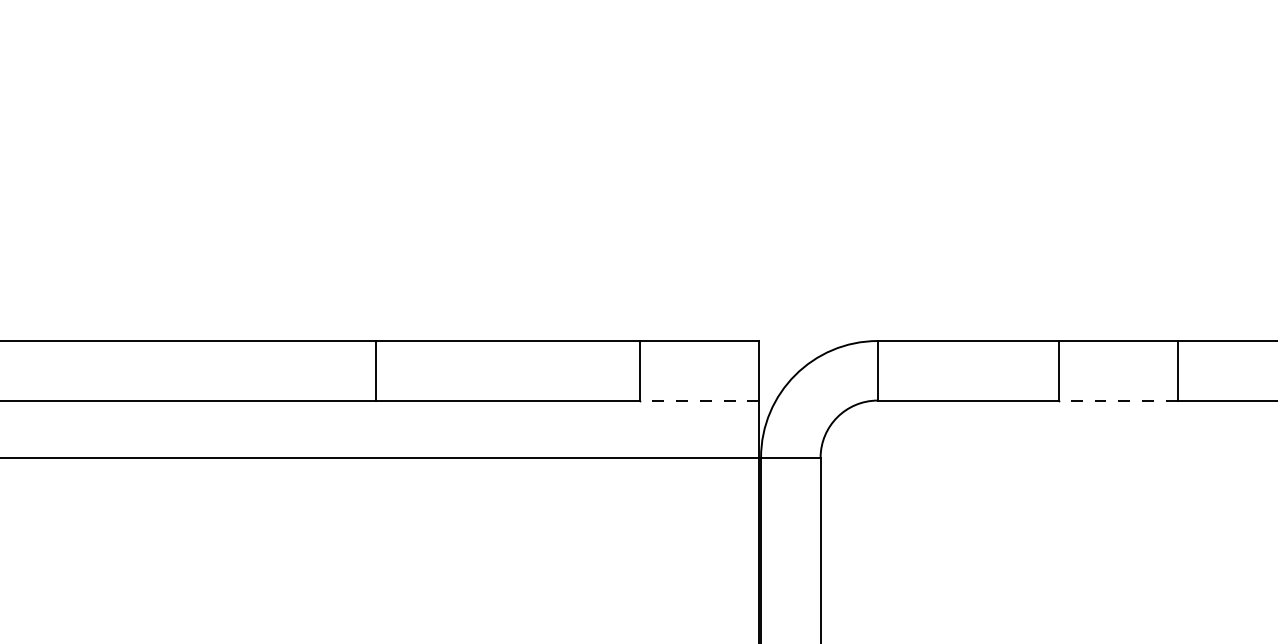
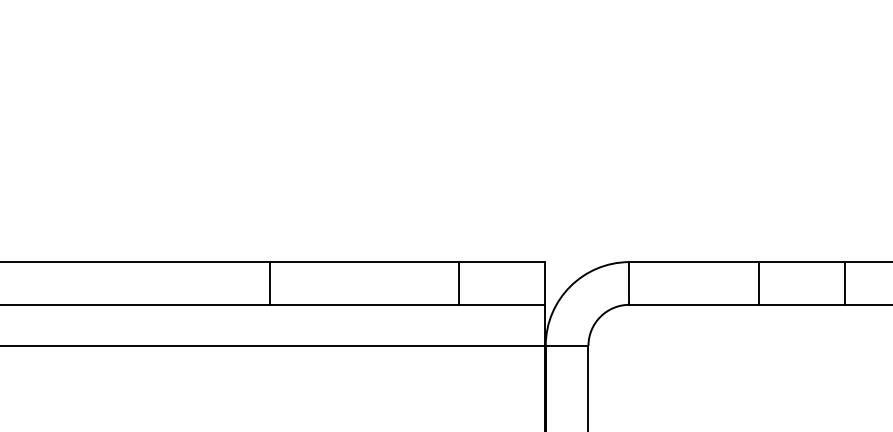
line: (699, 400) -> (501, 304), dashed -> solid
line: (1118, 400) -> (802, 304), dashed -> solid

